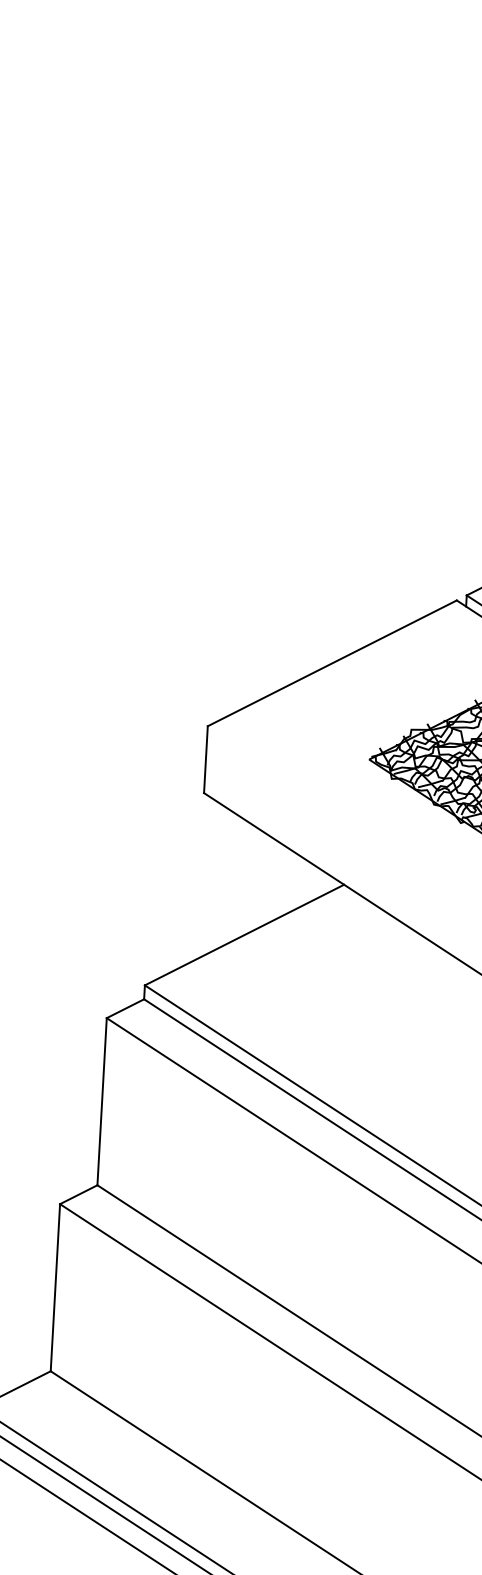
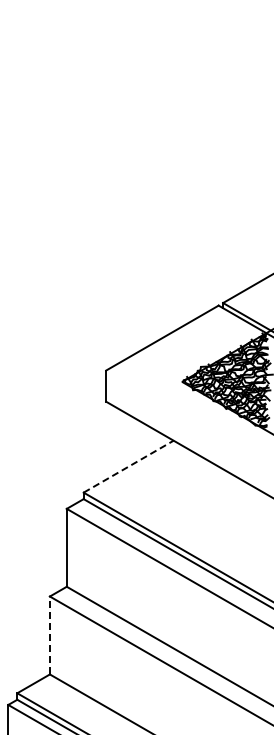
line: (244, 934) -> (128, 466), solid -> dashed
line: (54, 1287) -> (49, 635), solid -> dashed

